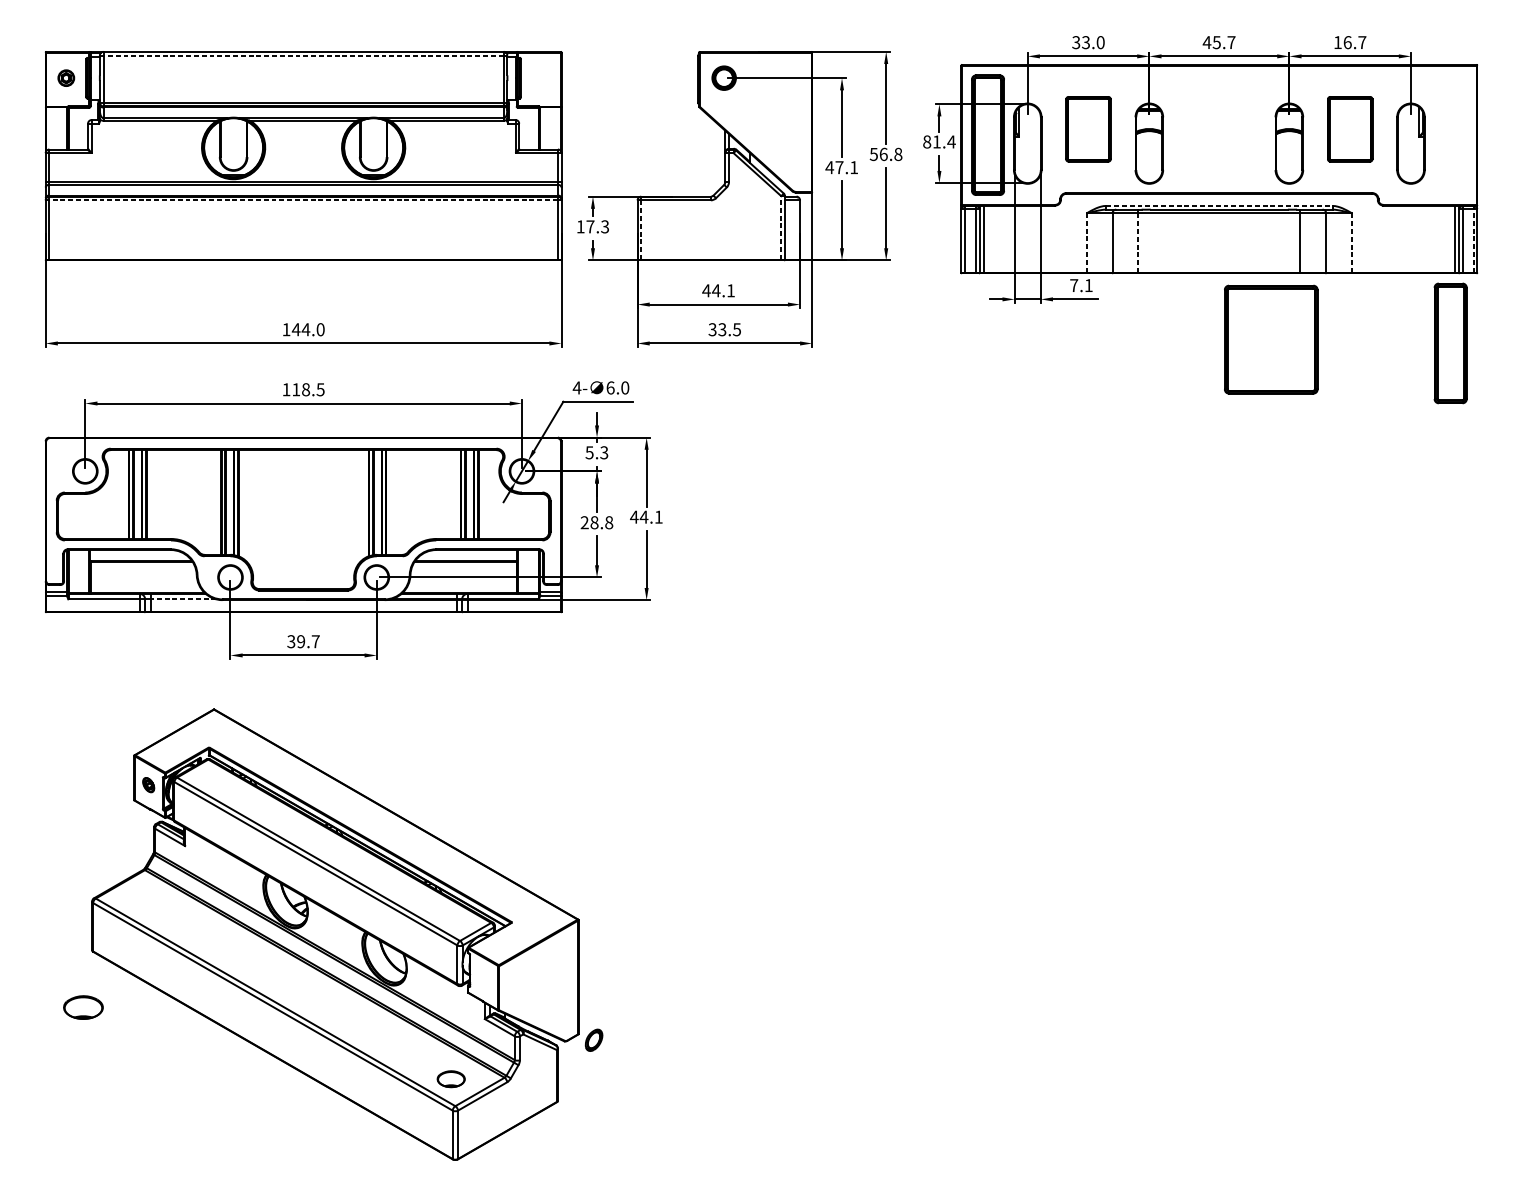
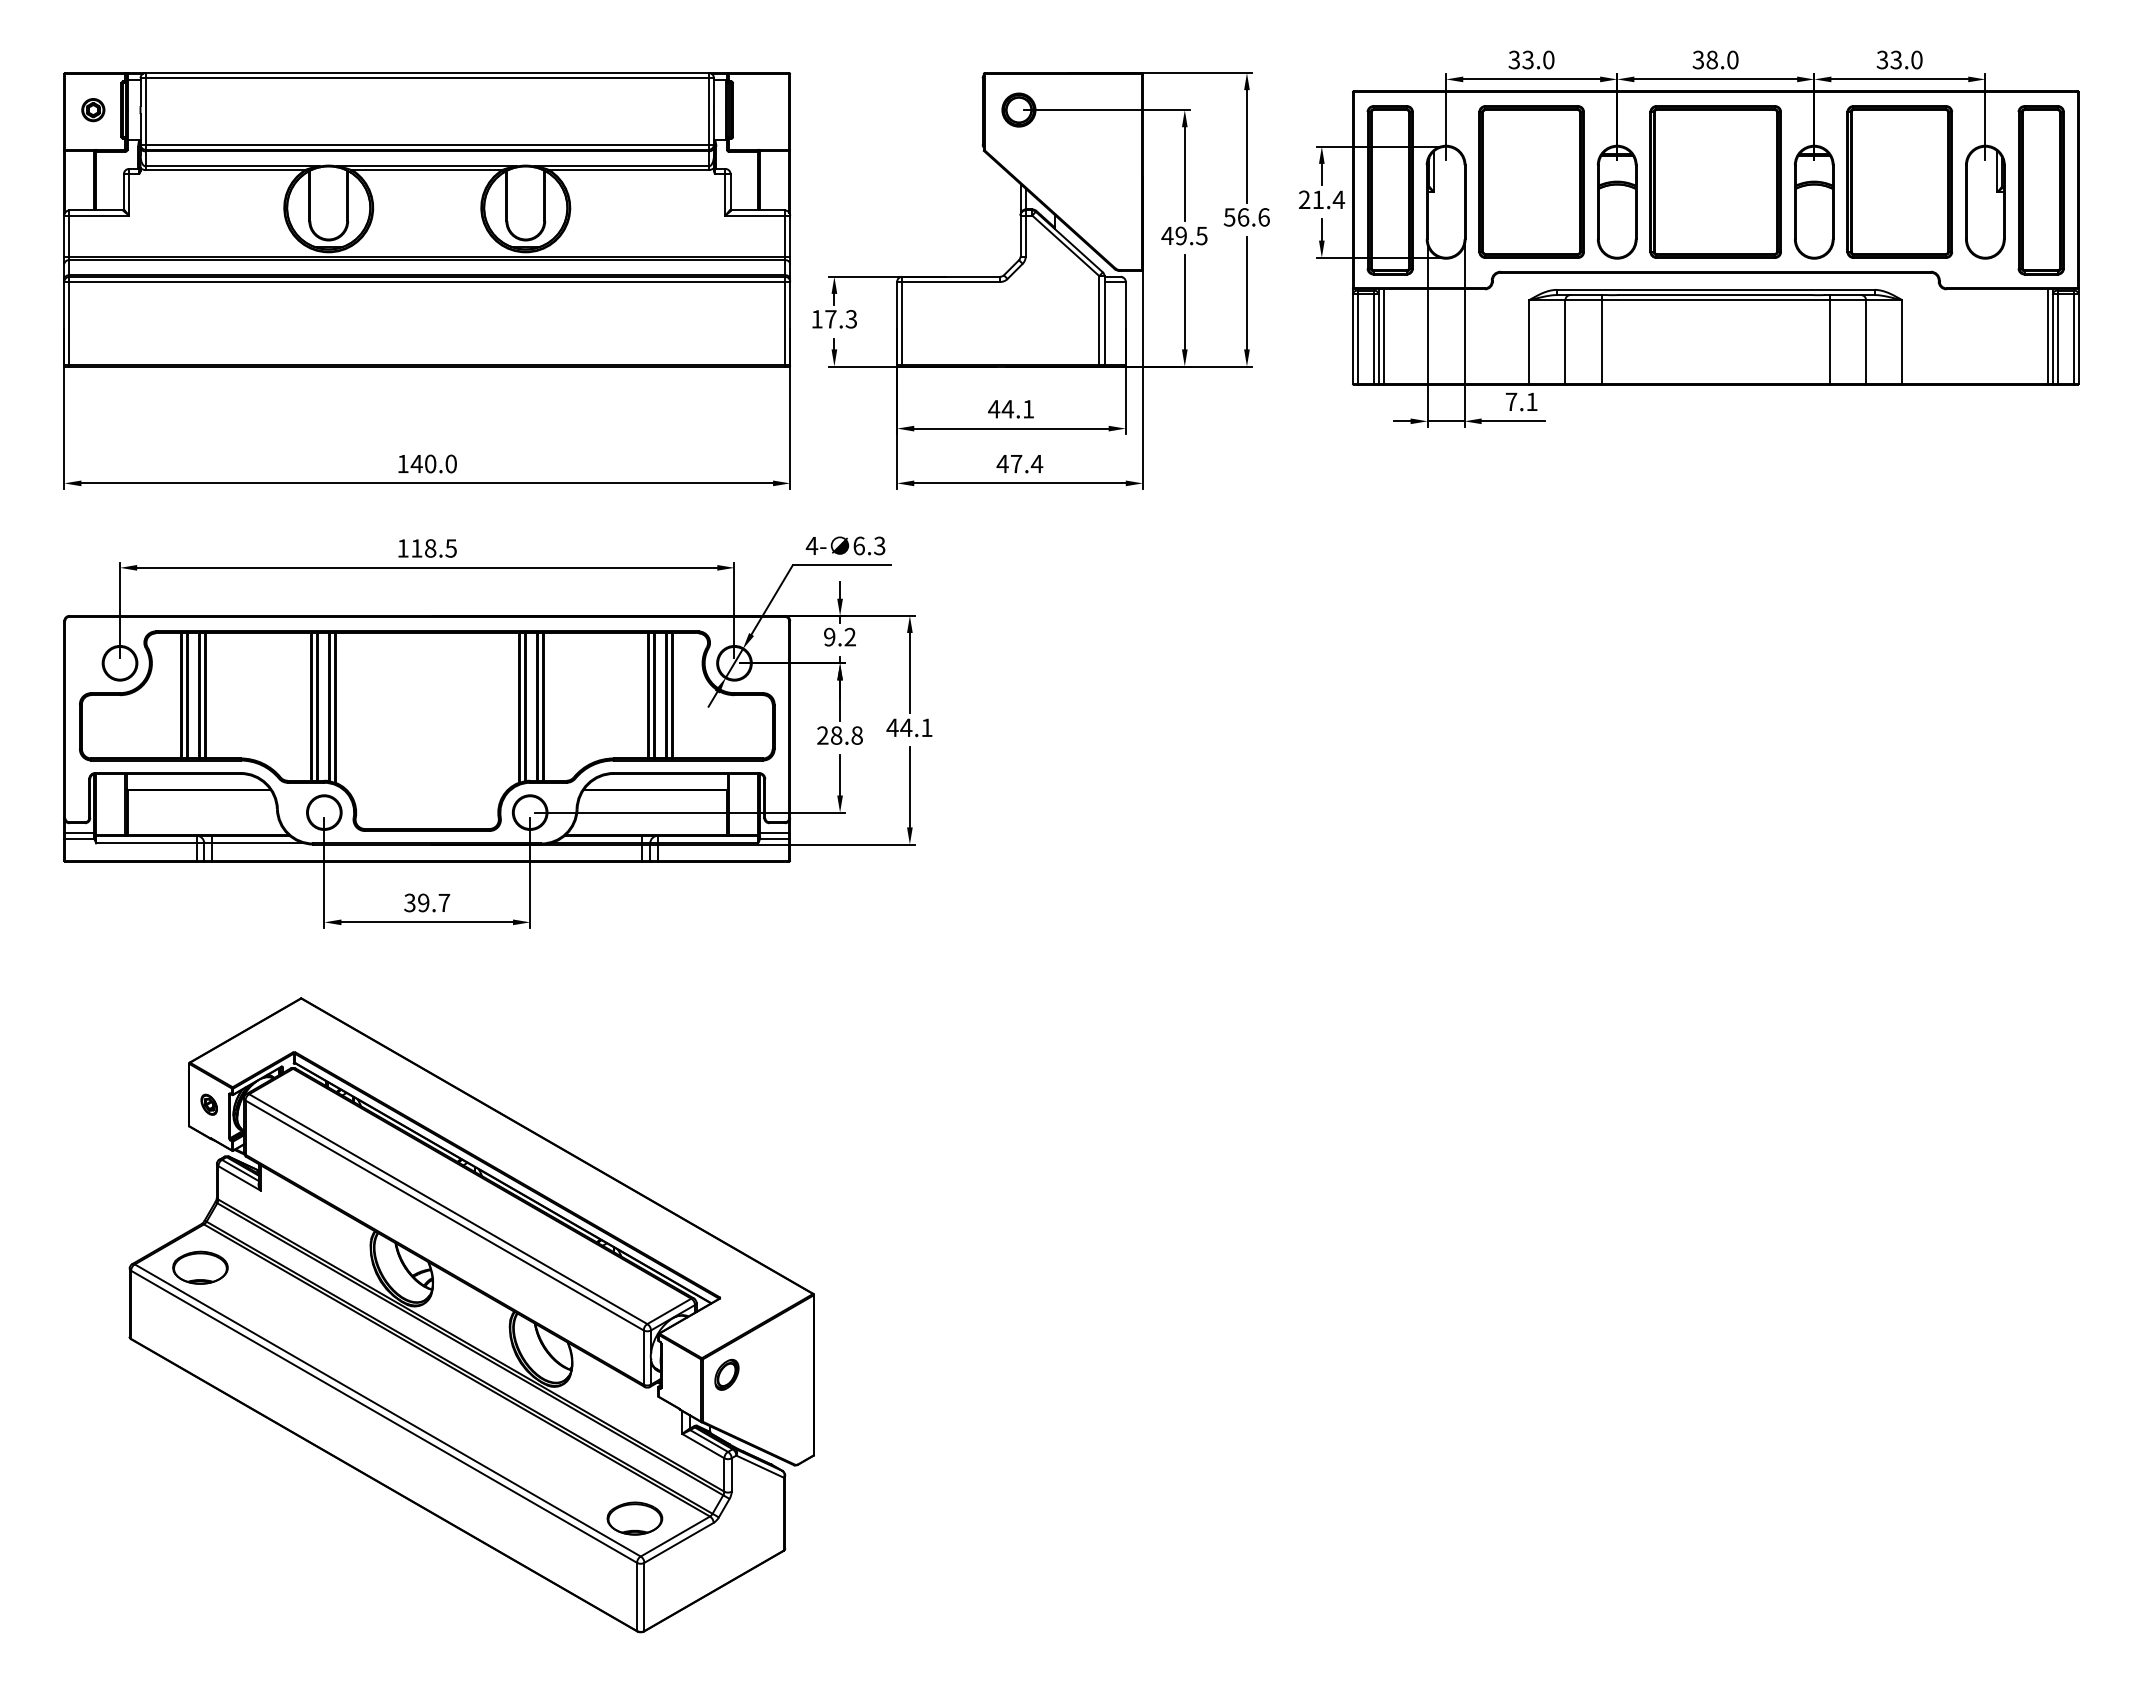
text: (1219, 42) -> (1715, 59), 45.7 -> 38.0
text: (1349, 42) -> (1899, 59), 16.7 -> 33.0
line: (303, 55) -> (427, 78), dashed -> solid
part: (1088, 128) -> (1531, 181), size x1.67
part: (1349, 128) -> (1899, 181), size x1.67
text: (927, 141) -> (1304, 199), 81.4 -> 21.4
text: (897, 154) -> (1263, 217), 56.8 -> 56.6
text: (846, 167) -> (1191, 235), 47.1 -> 49.5
line: (303, 200) -> (427, 282), dashed -> solid
line: (1219, 205) -> (1716, 289), dashed -> solid
line: (781, 227) -> (1099, 320), dashed -> solid
line: (641, 229) -> (902, 323), dashed -> solid
line: (1473, 241) -> (2073, 339), dashed -> solid
line: (1087, 242) -> (1529, 341), dashed -> solid
line: (1138, 242) -> (1601, 341), dashed -> solid
line: (1352, 242) -> (1902, 341), dashed -> solid
text: (305, 329) -> (430, 463), 144.0 -> 140.0
text: (724, 329) -> (1019, 463), 33.5 -> 47.4
part: (1271, 339) -> (1715, 181), moved
part: (1450, 343) -> (2040, 190), moved
text: (625, 387) -> (879, 545), 6.0 -> 6.3
text: (596, 452) -> (839, 636), 5.3 -> 9.2
line: (182, 599) -> (257, 843), dashed -> solid
part: (83, 1007) -> (200, 1267), moved
part: (593, 1040) -> (726, 1374), moved
part: (450, 1079) -> (634, 1518), size x1.43

